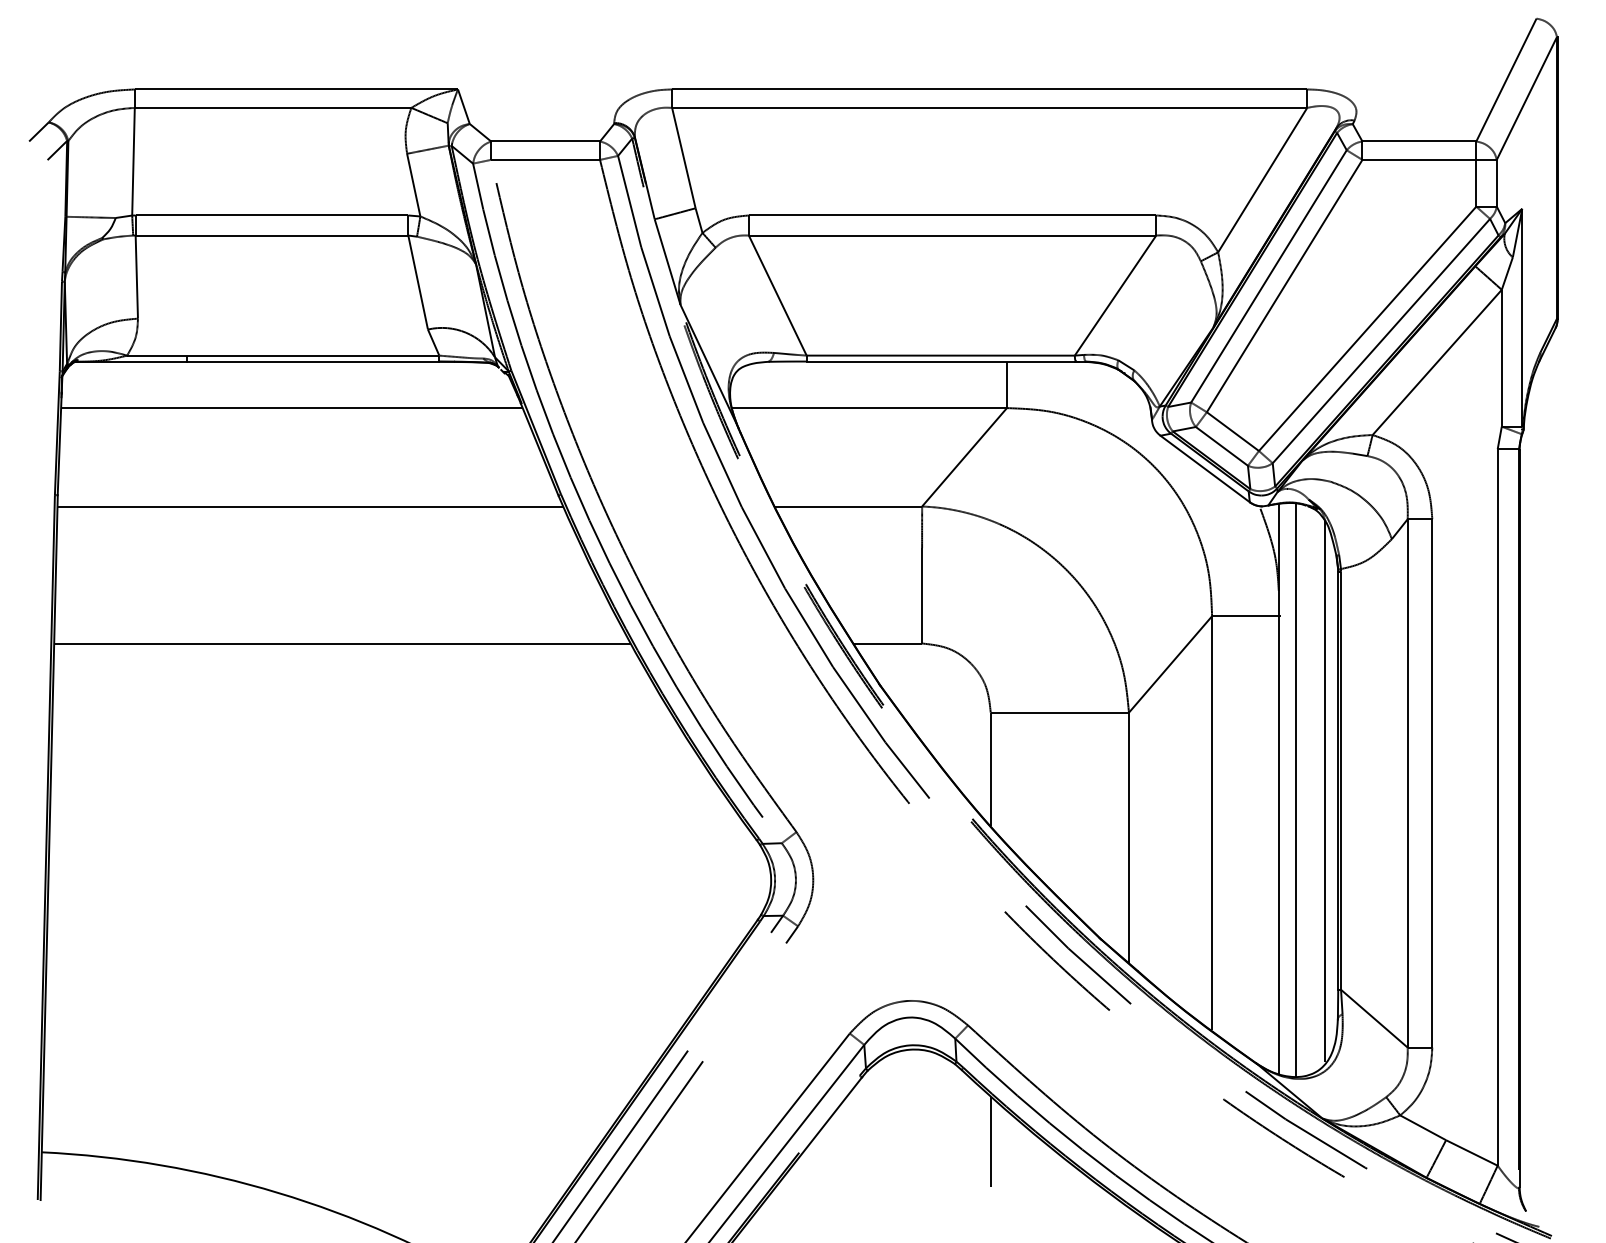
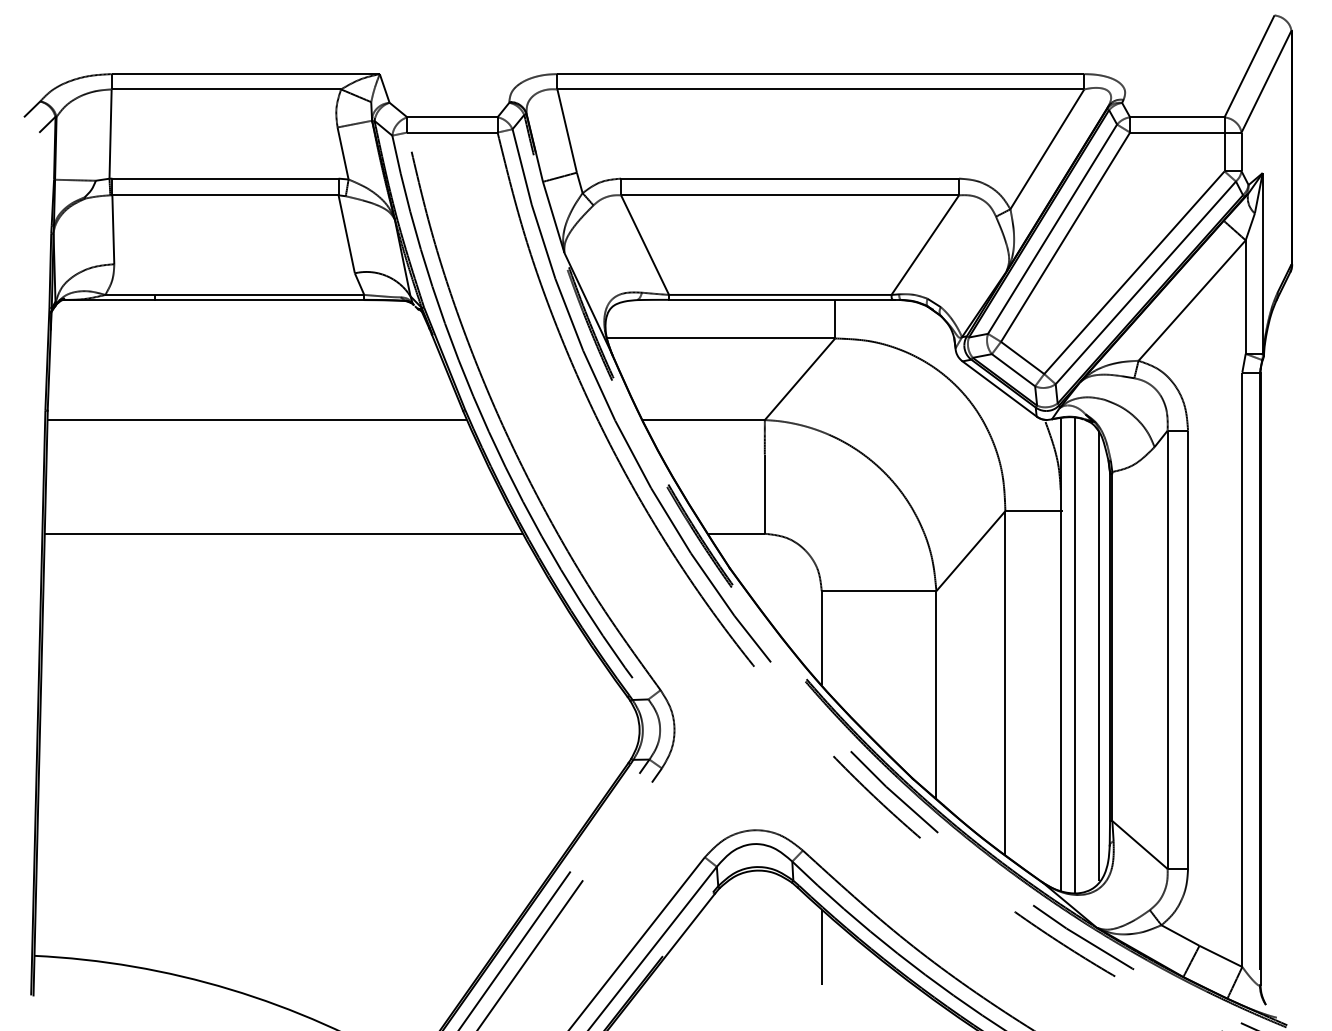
line: (291, 408) -> (241, 338), removed

